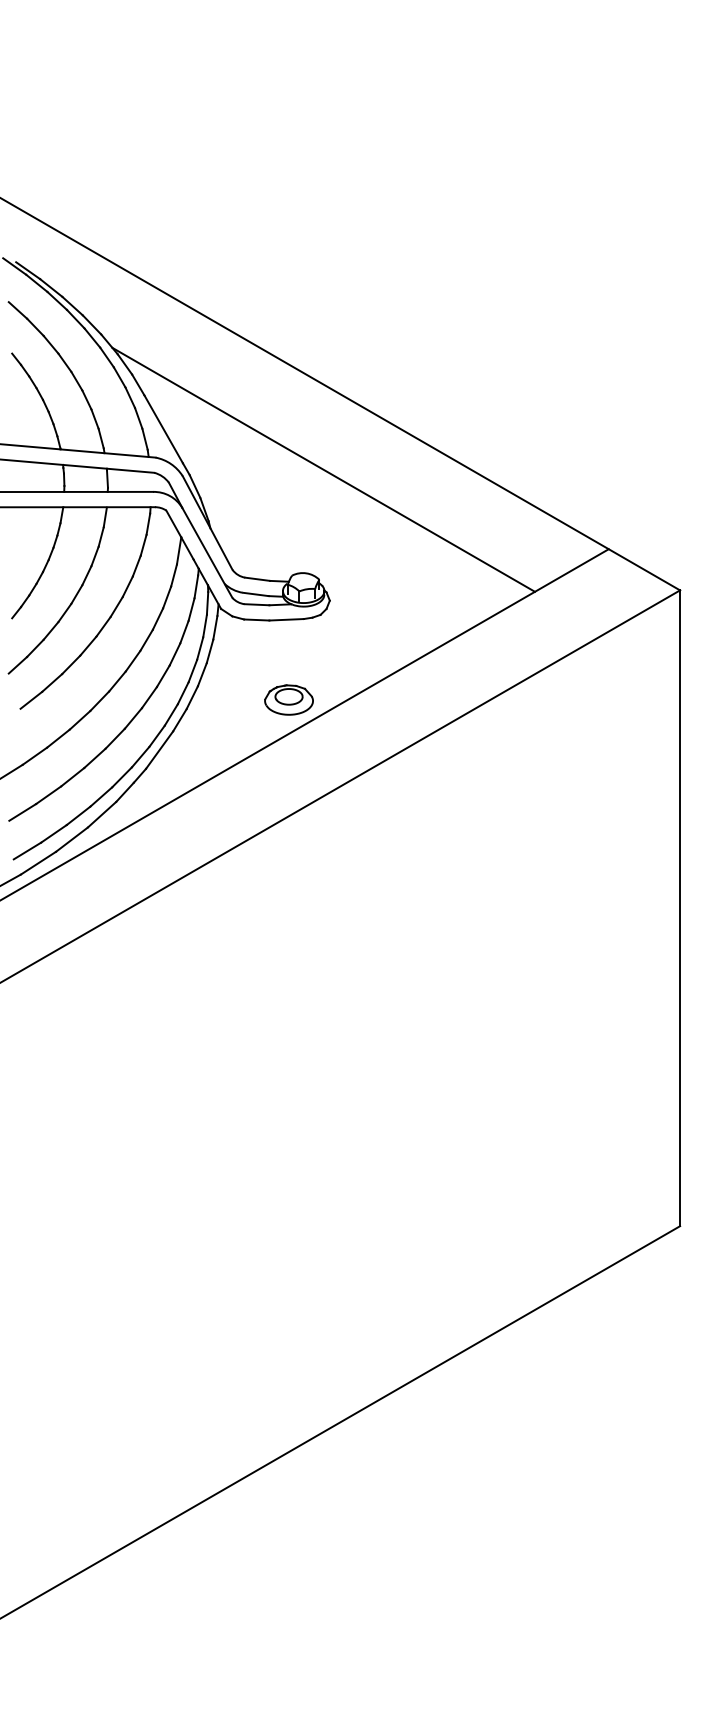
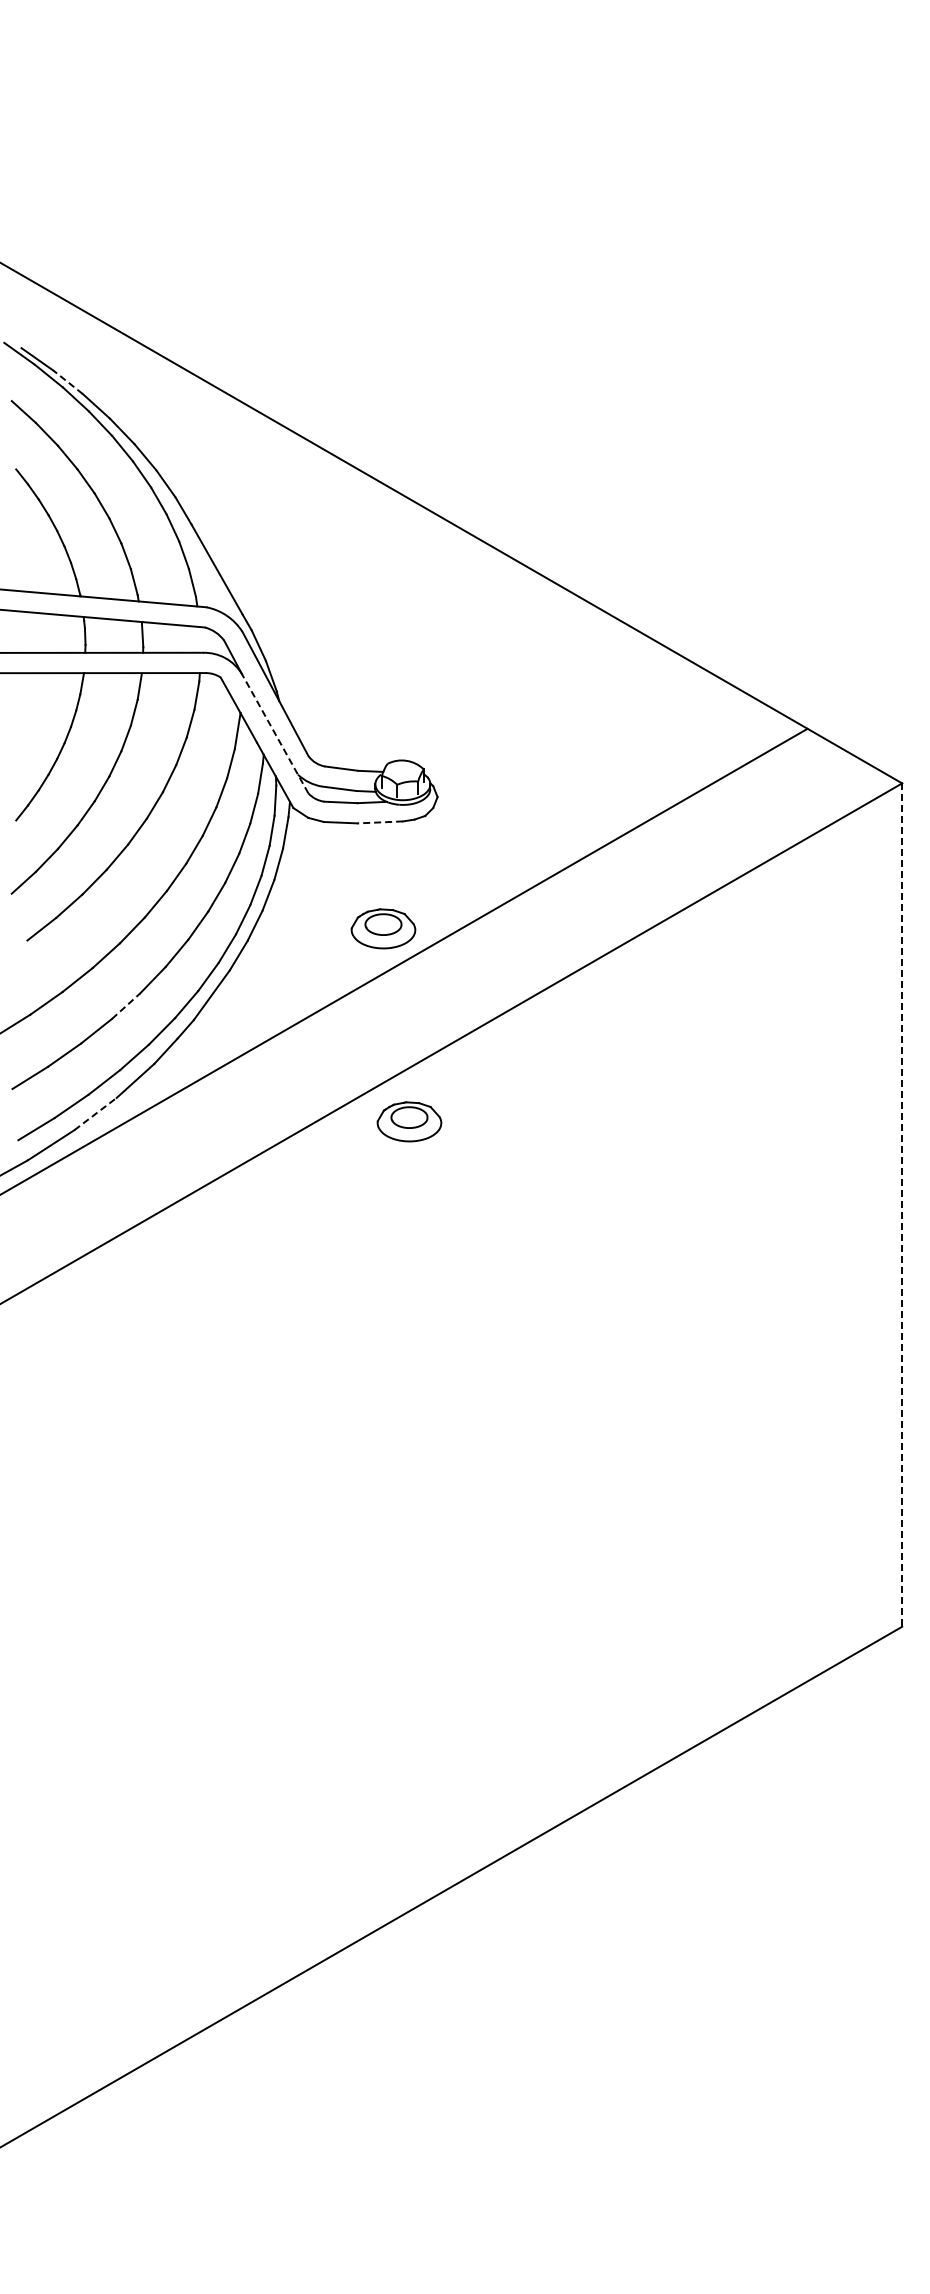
line: (51, 288) -> (68, 382), solid -> dashed
line: (323, 469) -> (429, 623), removed
line: (206, 552) -> (274, 733), solid -> dashed
line: (286, 619) -> (380, 822), solid -> dashed
line: (95, 757) -> (126, 1005), solid -> dashed
line: (71, 839) -> (95, 1114), solid -> dashed
part: (308, 845) -> (409, 1121), added
line: (680, 908) -> (902, 1205), solid -> dashed

